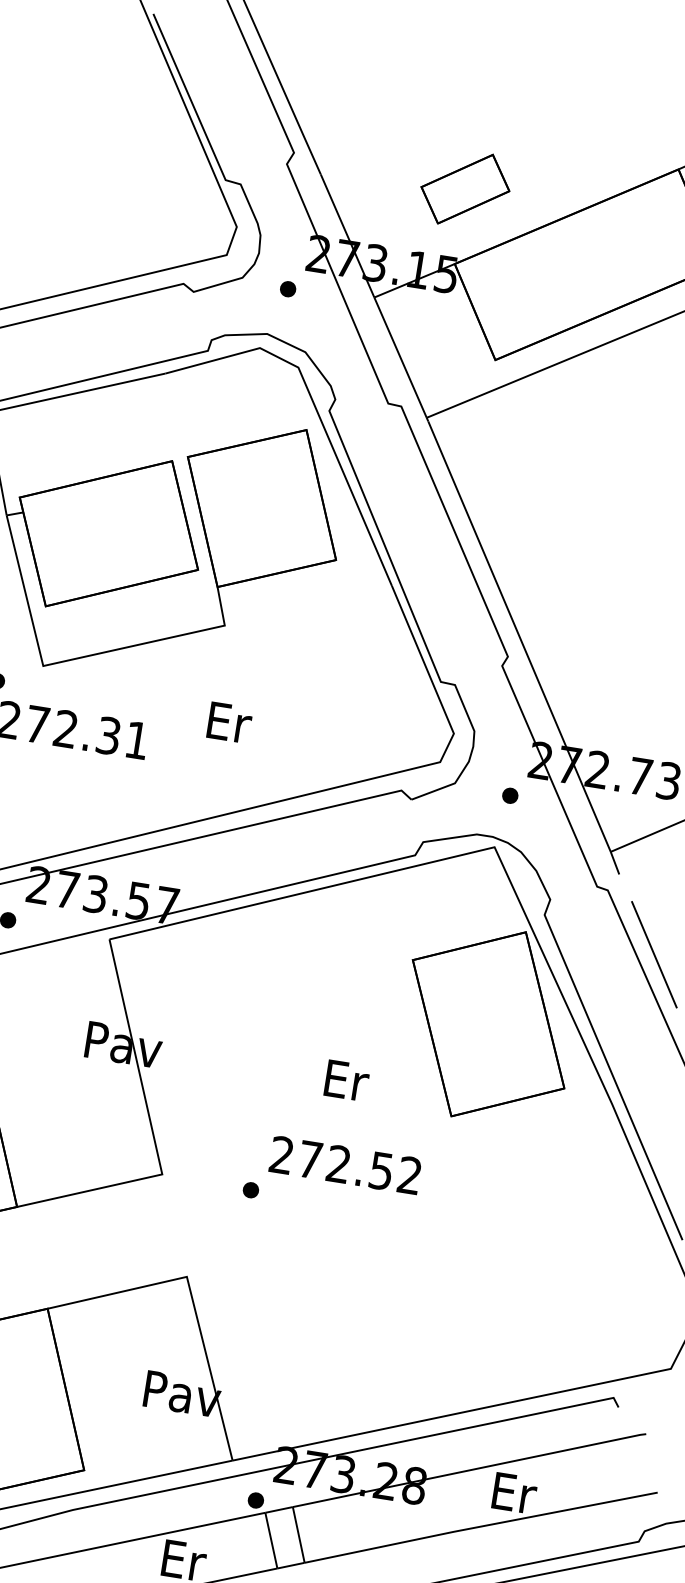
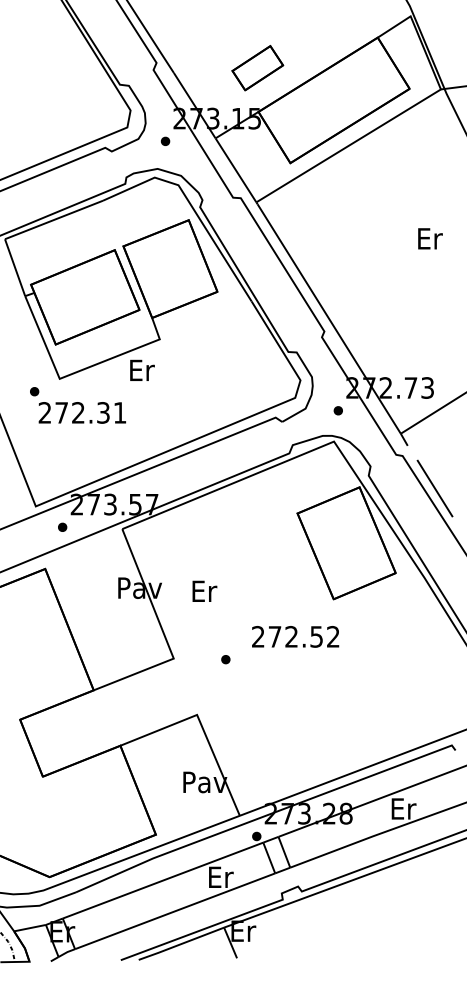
text: (230, 721) -> (142, 369), moved
text: (346, 1079) -> (204, 590), moved
text: (345, 1164) -> (295, 636), moved

